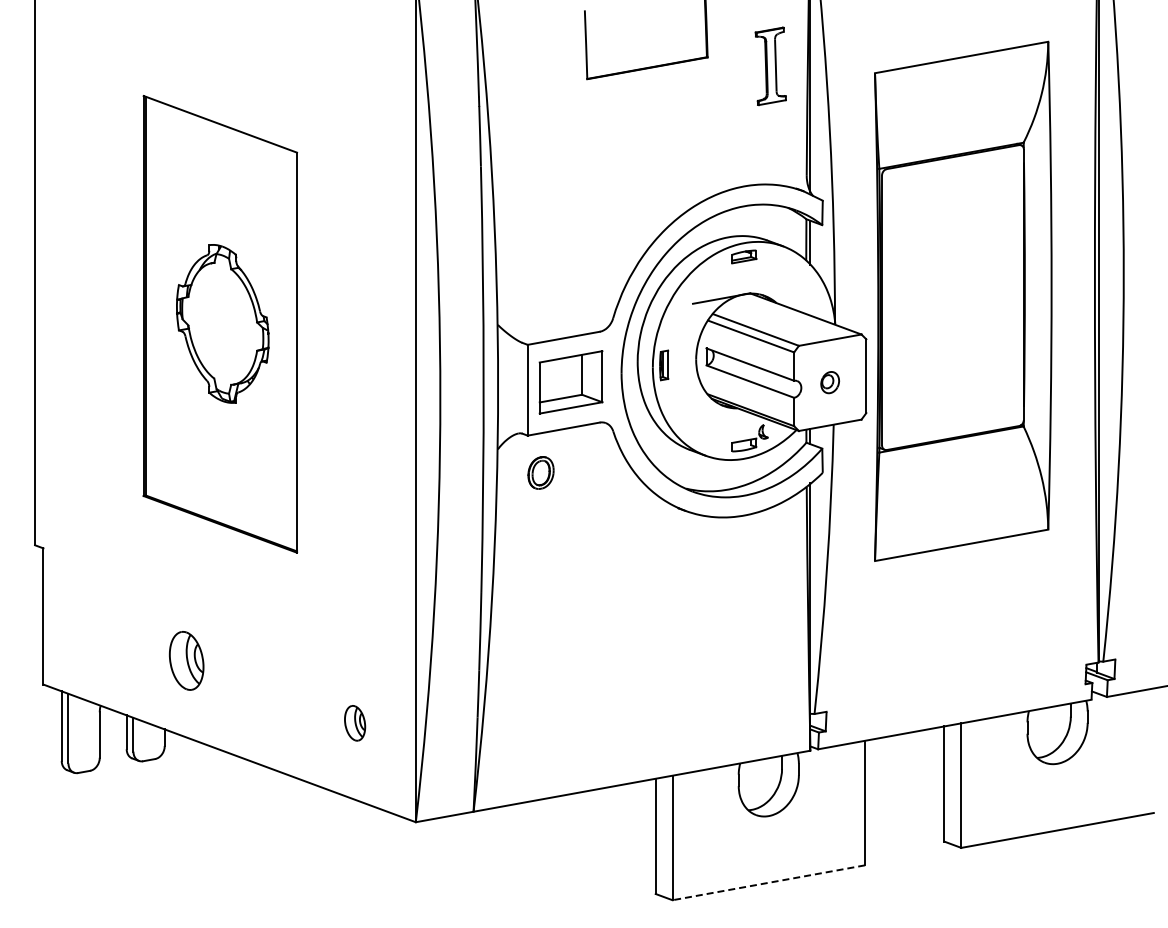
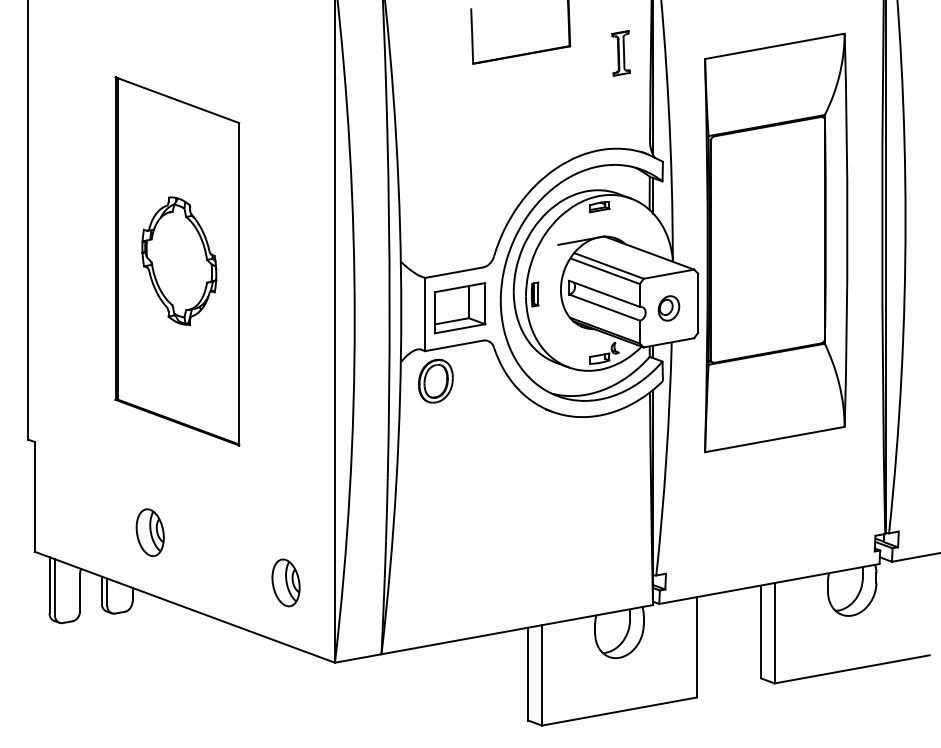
part: (770, 65) -> (620, 52), size x0.71
part: (829, 382) -> (668, 308), size x1.43
part: (540, 472) -> (435, 380), size x1.67
part: (354, 723) -> (285, 583), size x1.67
line: (768, 882) -> (619, 711), dashed -> solid

